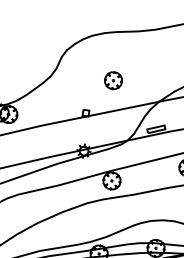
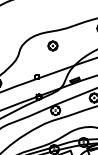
part: (112, 79) -> (52, 45), moved

